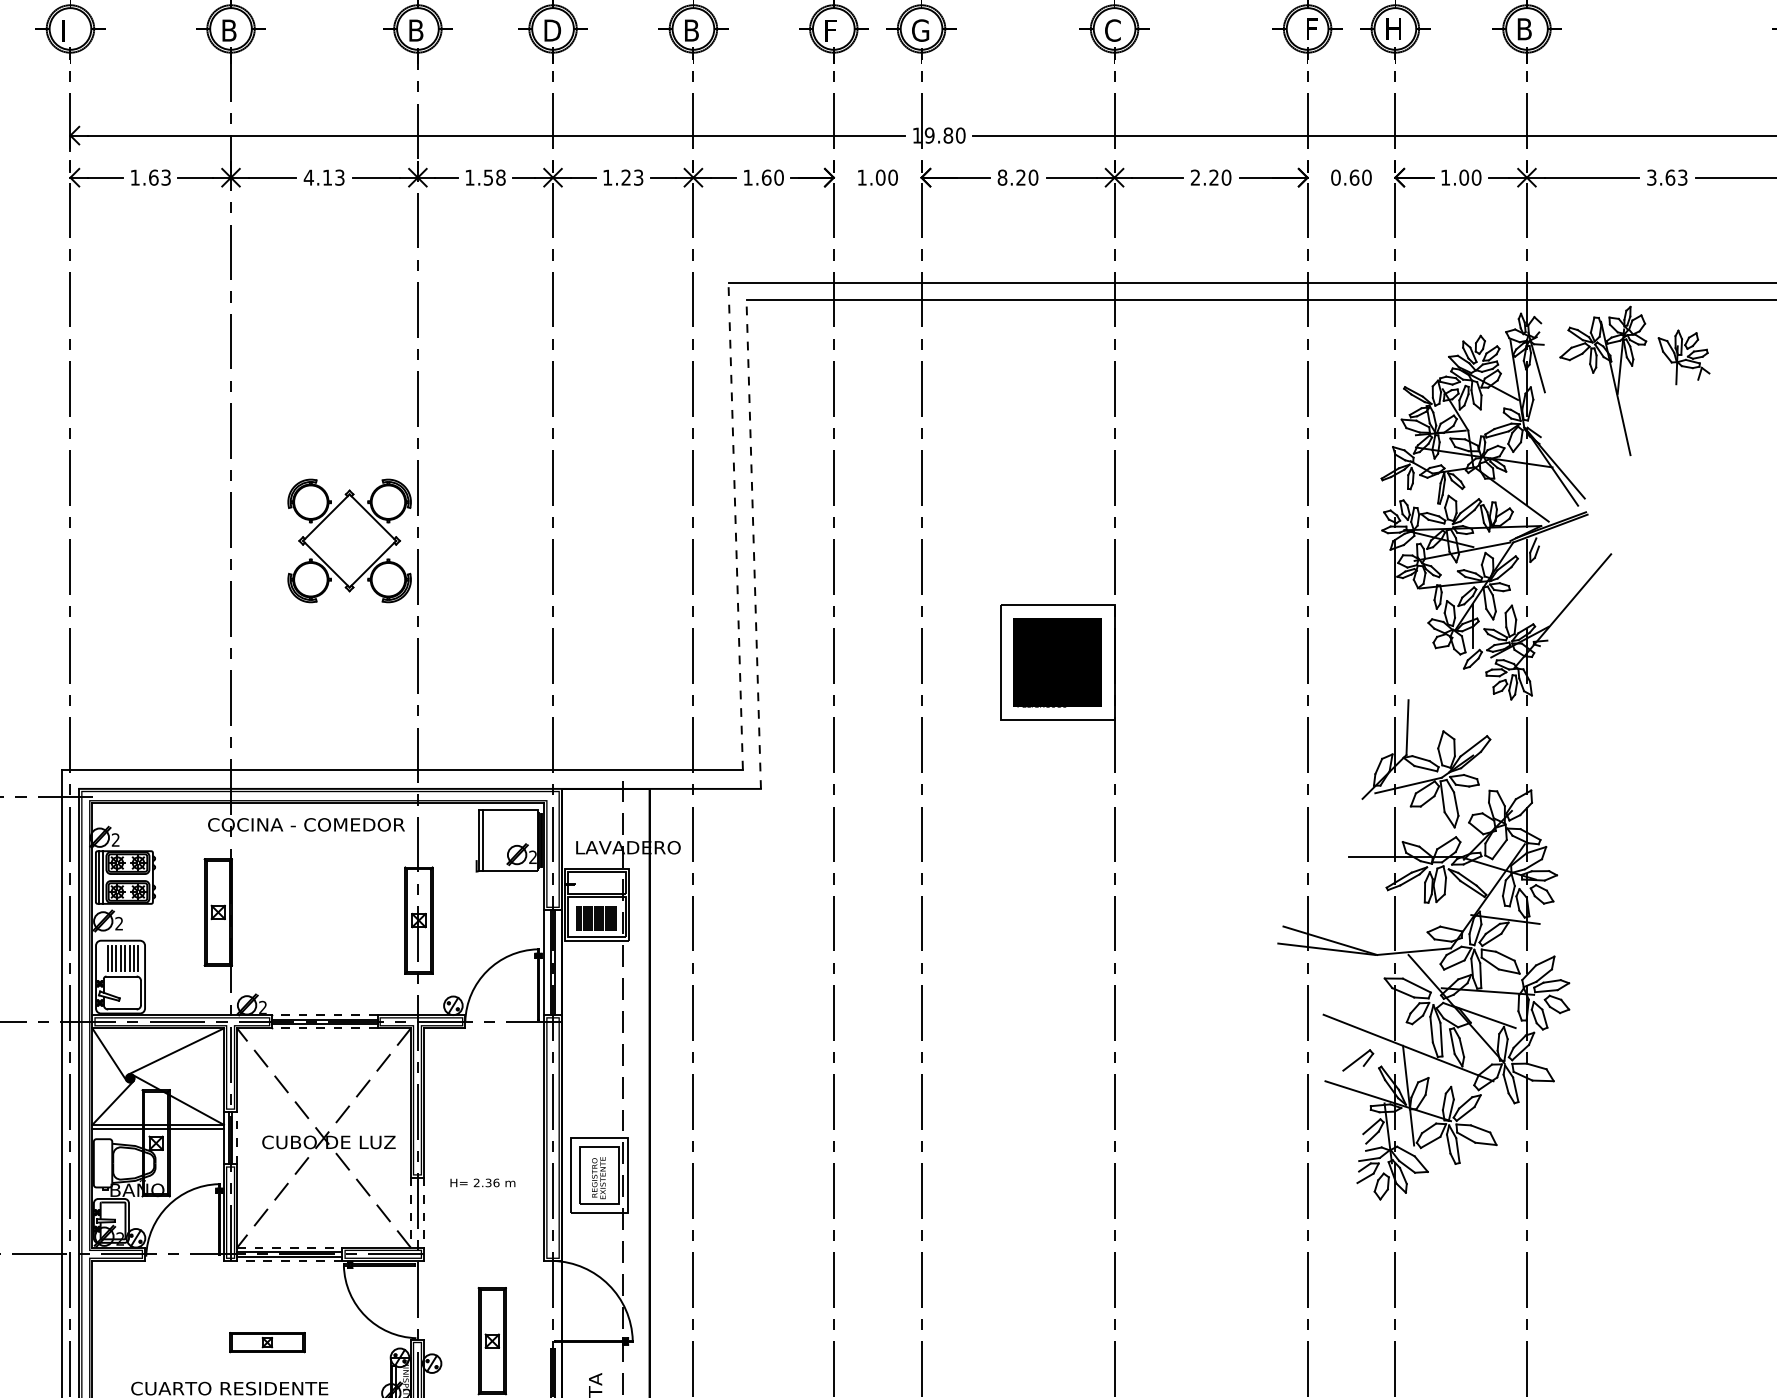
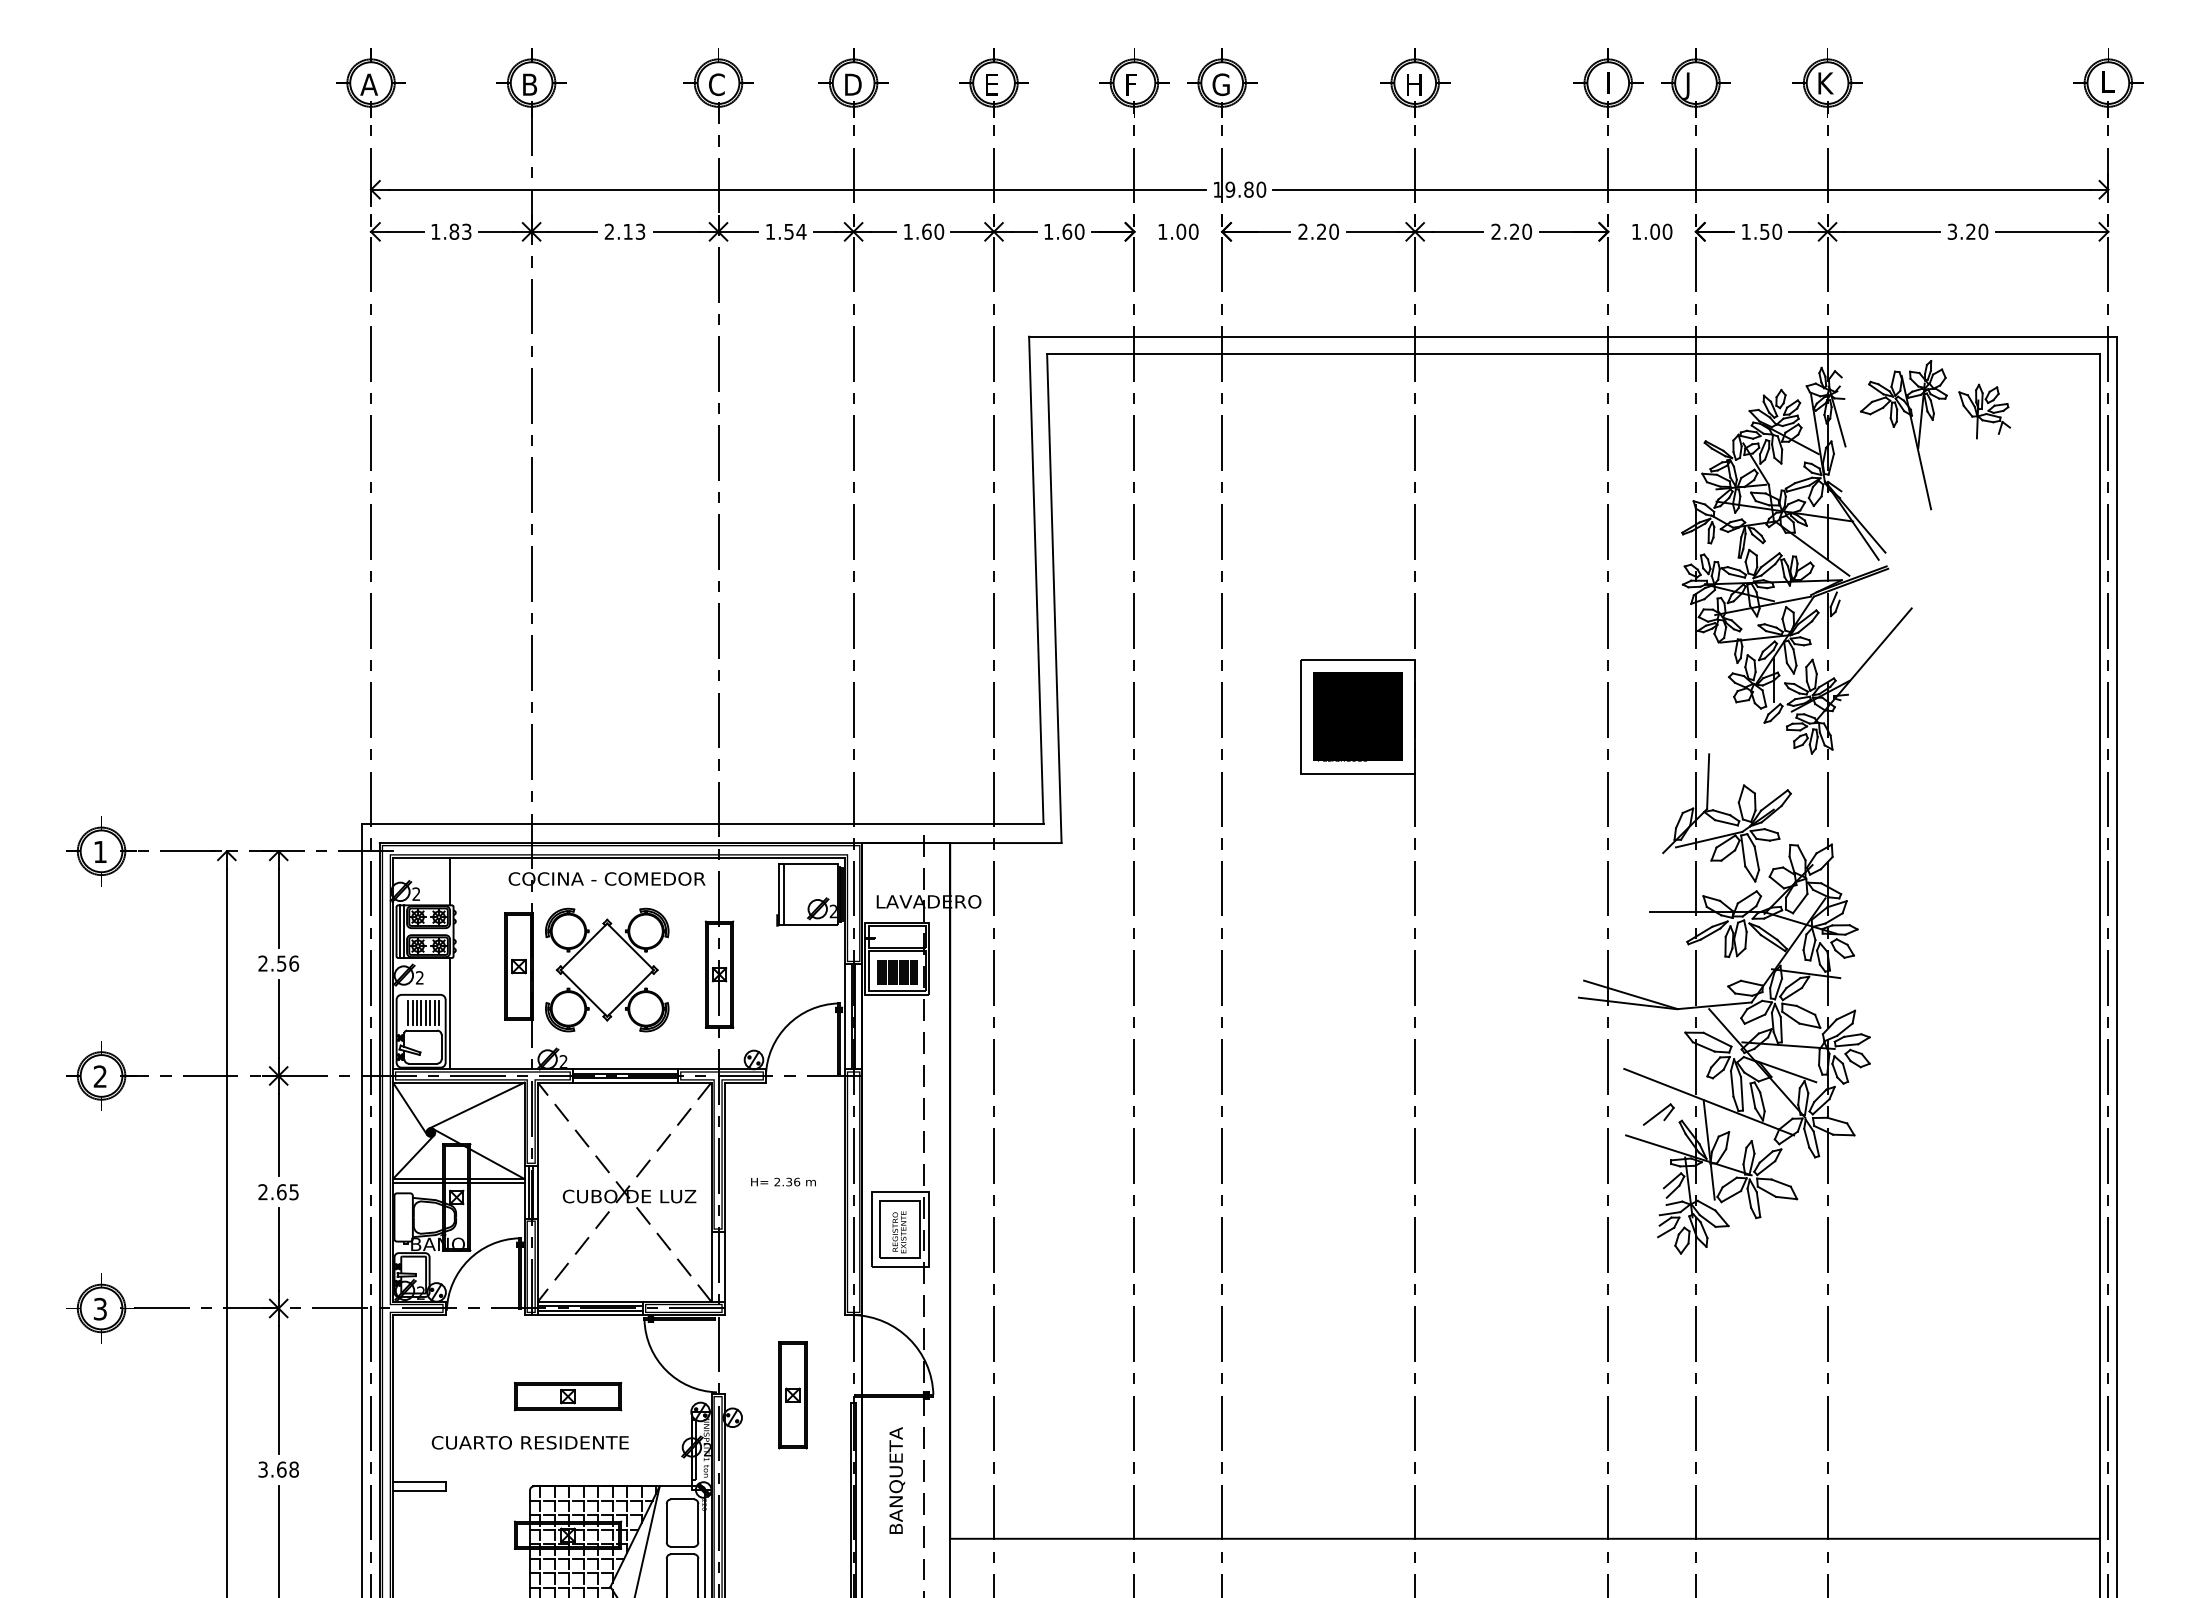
text: (1313, 23) -> (1614, 77), F -> I
text: (1526, 29) -> (1827, 83), B -> K
text: (67, 30) -> (368, 84), I -> A
text: (415, 30) -> (716, 84), B -> C
text: (691, 30) -> (992, 84), B -> E
text: (1112, 30) -> (1413, 84), C -> H
text: (1391, 31) -> (1692, 85), H -> J
text: (153, 177) -> (454, 231), 1.63 -> 1.83
text: (308, 177) -> (609, 231), 4.13 -> 2.13
text: (500, 177) -> (801, 231), 1.58 -> 1.54
text: (632, 177) -> (933, 231), 1.23 -> 1.60
text: (1001, 177) -> (1302, 231), 8.20 -> 2.20
text: (1344, 177) -> (1645, 231), 0.60 -> 1.00
text: (1463, 177) -> (1764, 231), 1.00 -> 1.50
text: (1676, 177) -> (1977, 231), 3.63 -> 3.20
line: (735, 526) -> (1036, 580), dashed -> solid
part: (349, 540) -> (607, 969), moved
line: (753, 544) -> (1054, 598), dashed -> solid
line: (149, 827) -> (450, 881), added
line: (149, 959) -> (450, 1013), added
line: (324, 1015) -> (625, 1069), dashed -> solid
line: (324, 1028) -> (625, 1082), dashed -> solid
line: (236, 1137) -> (537, 1191), dashed -> solid
text: (482, 1182) -> (783, 1181), moved
line: (410, 1213) -> (711, 1267), dashed -> solid
line: (423, 1213) -> (724, 1267), dashed -> solid
line: (289, 1247) -> (590, 1301), dashed -> solid
line: (289, 1261) -> (590, 1315), dashed -> solid
part: (266, 1342) -> (567, 1396), size x1.43

